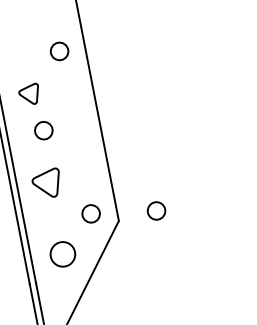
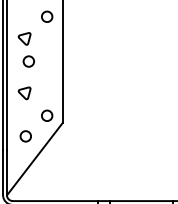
part: (46, 184) -> (24, 93), size x0.71
circle: (155, 210) -> (85, 121), removed
circle: (62, 254) -> (25, 136), size x0.71

